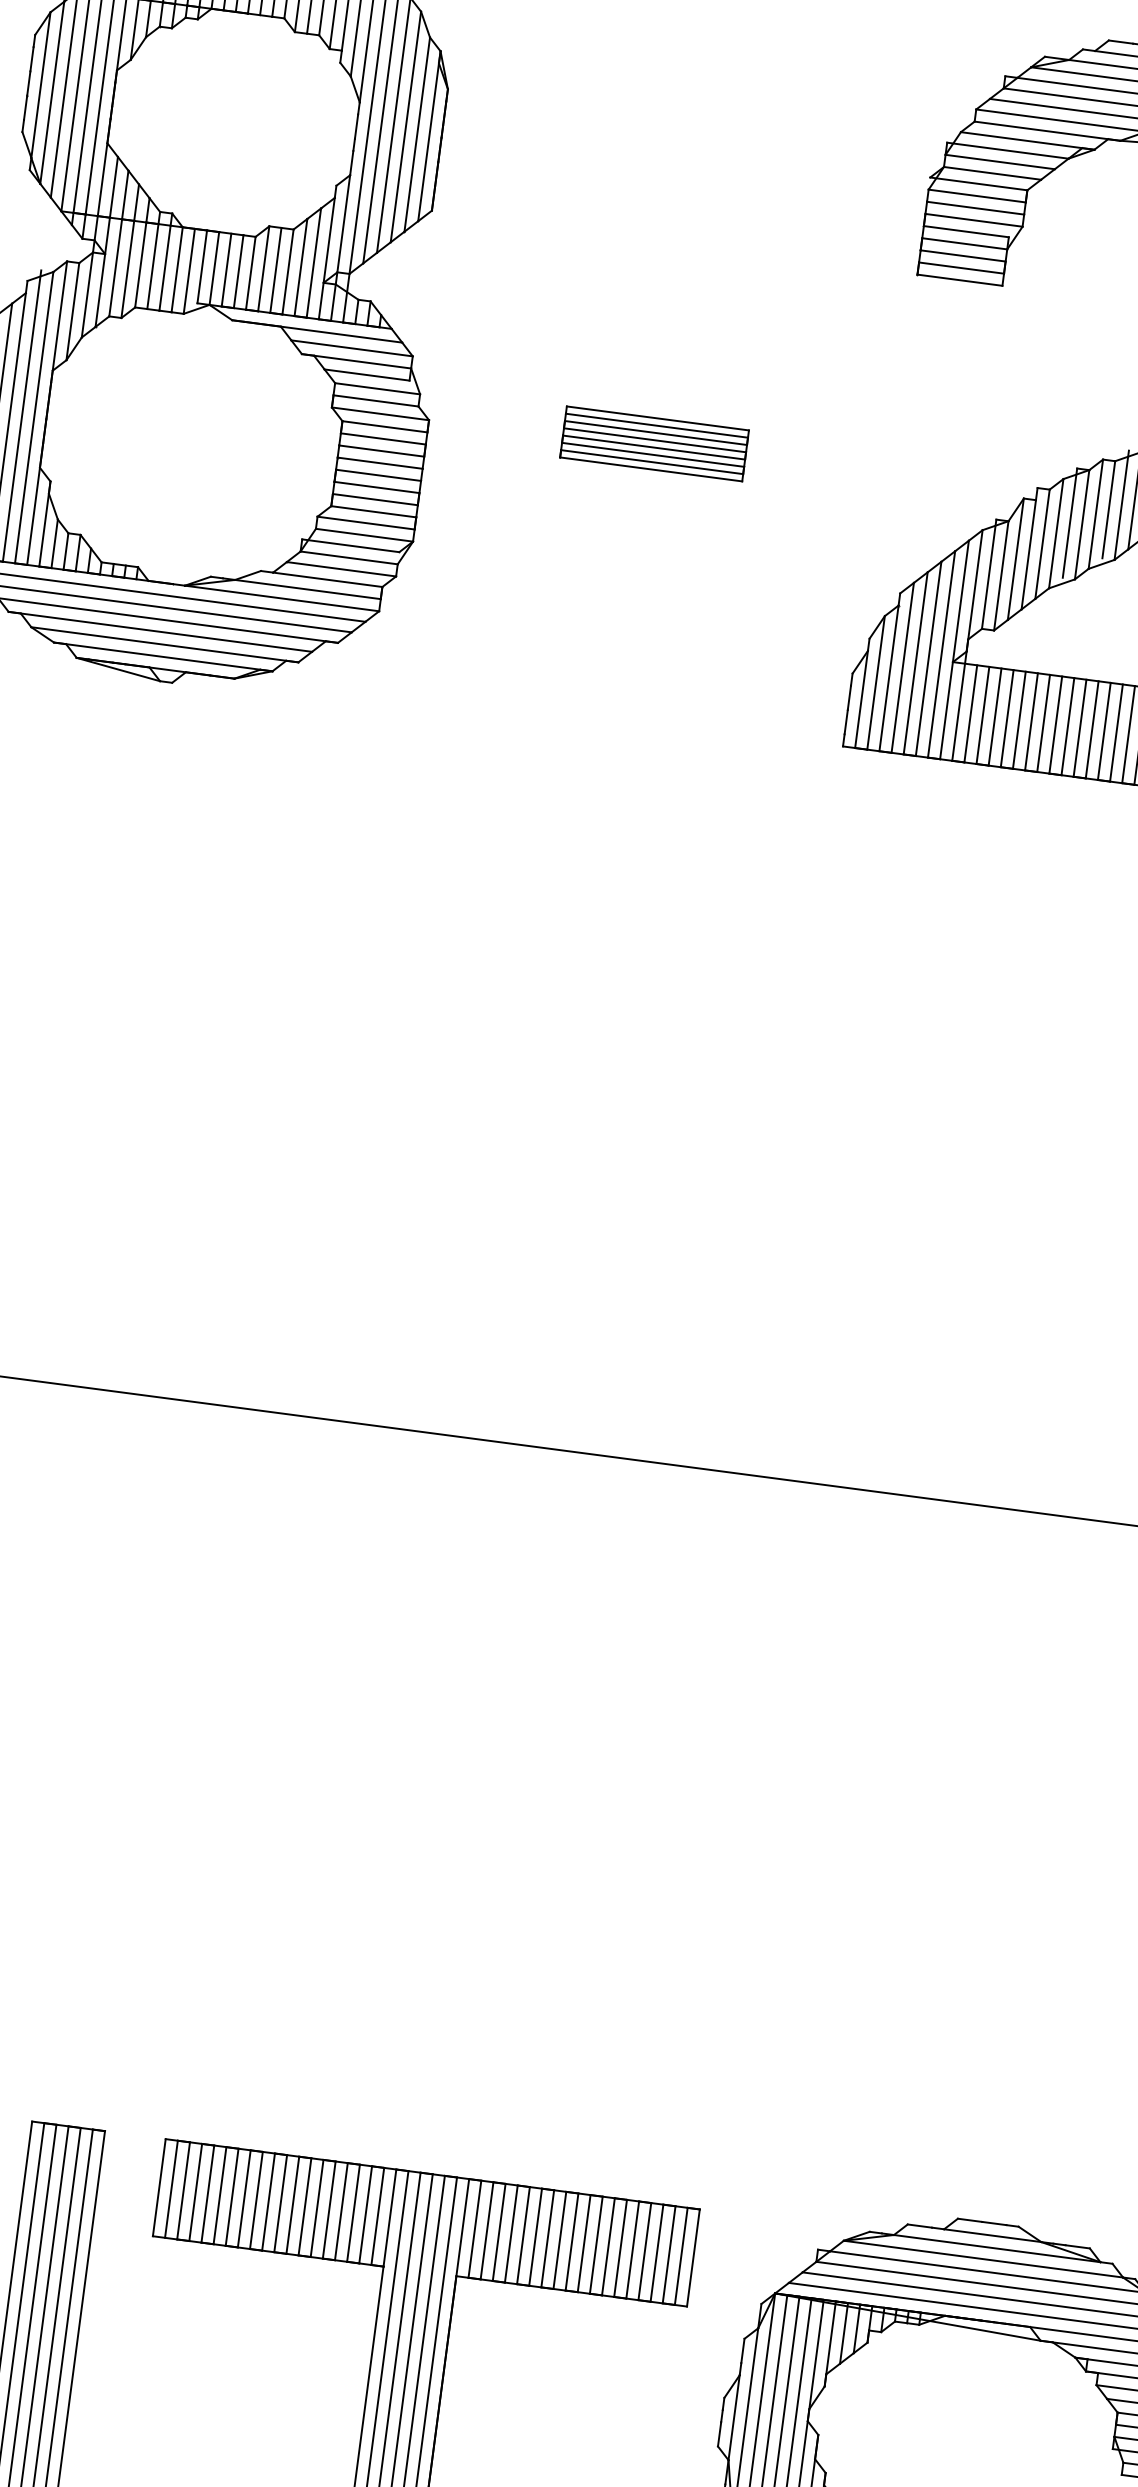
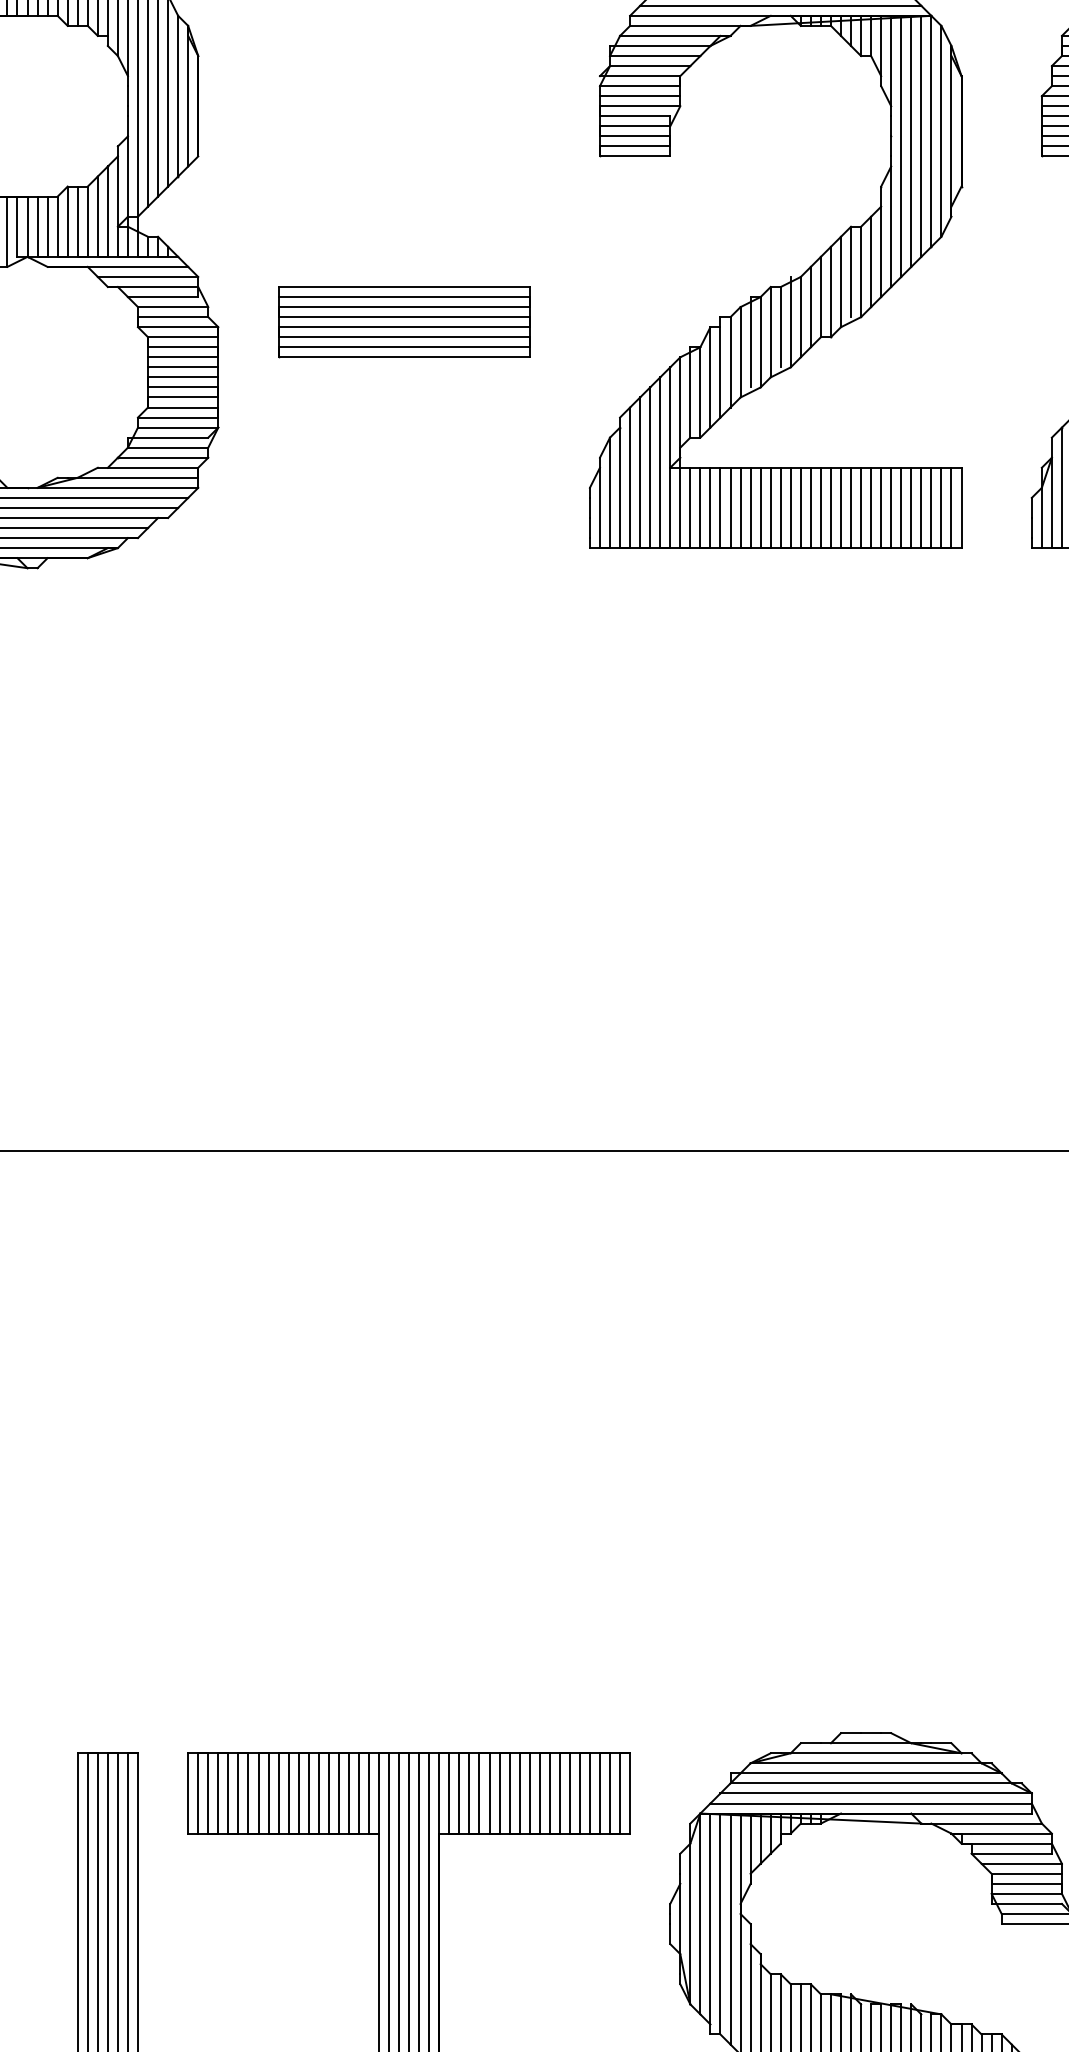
part: (654, 444) -> (404, 322), size x1.67

